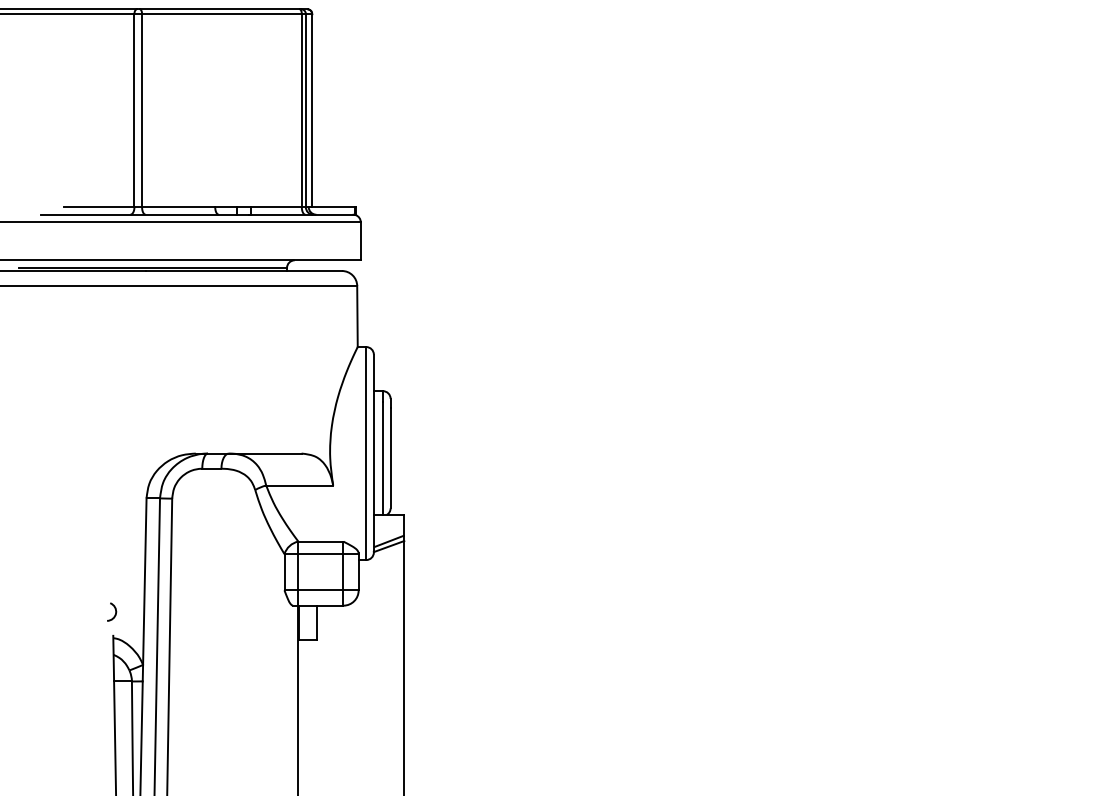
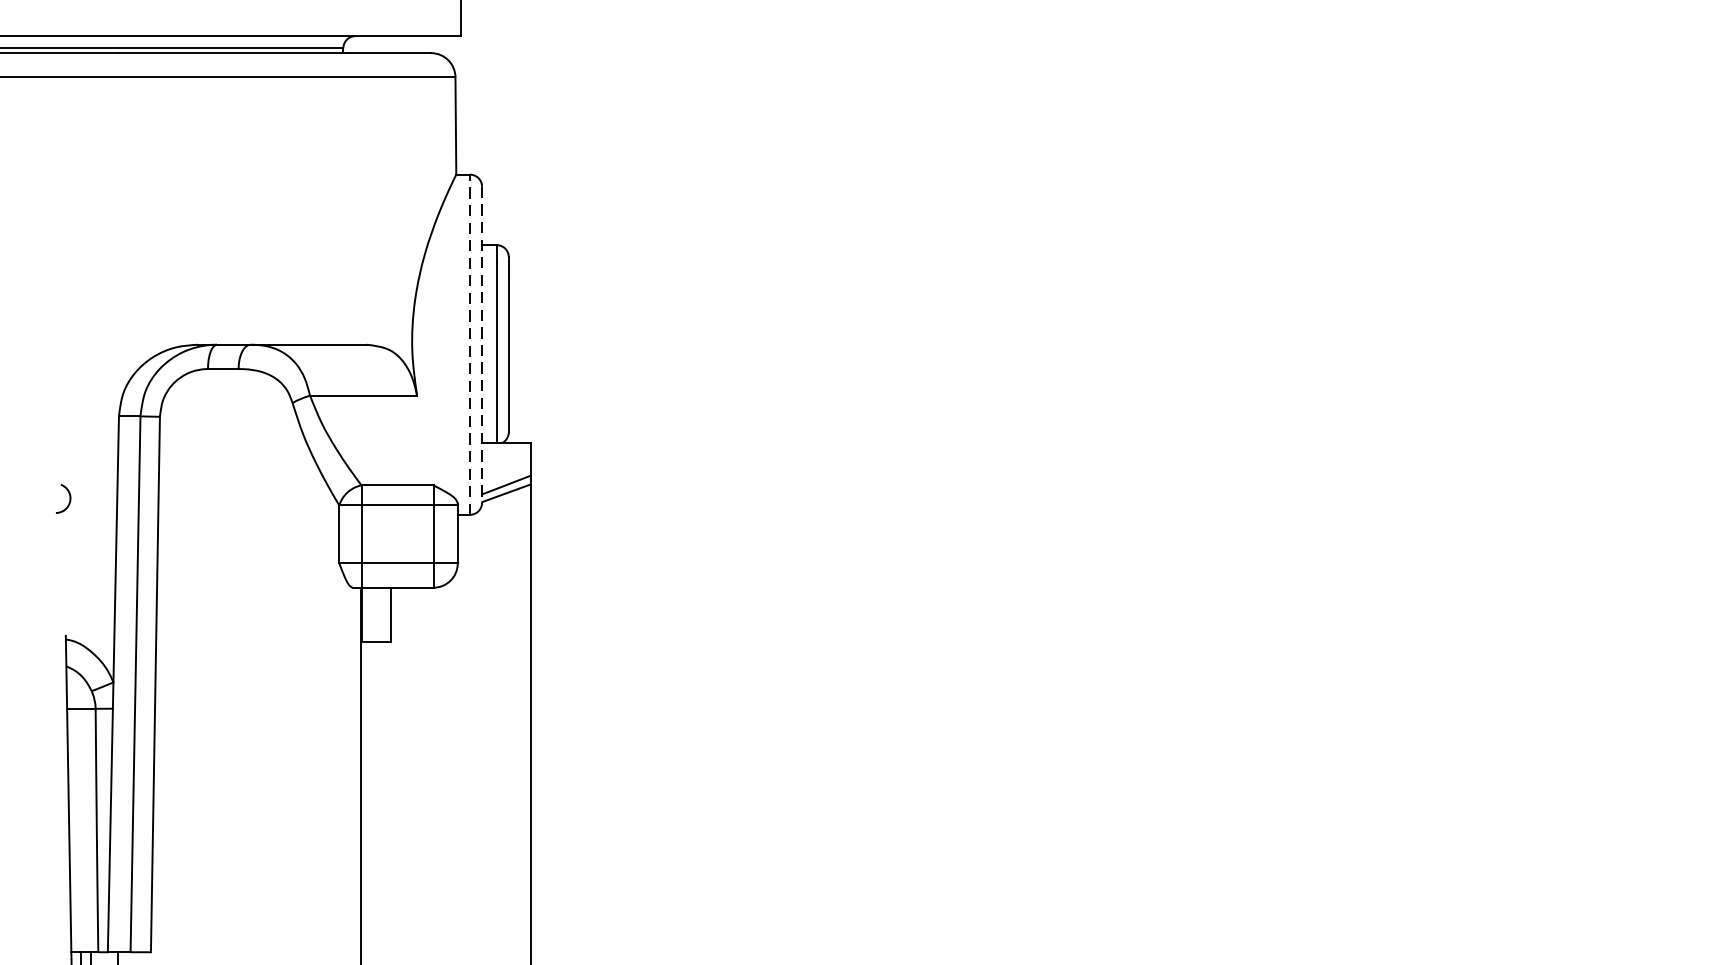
line: (366, 453) -> (470, 344), solid -> dashed
line: (373, 453) -> (481, 344), solid -> dashed
arc: (115, 611) -> (69, 497), moved

